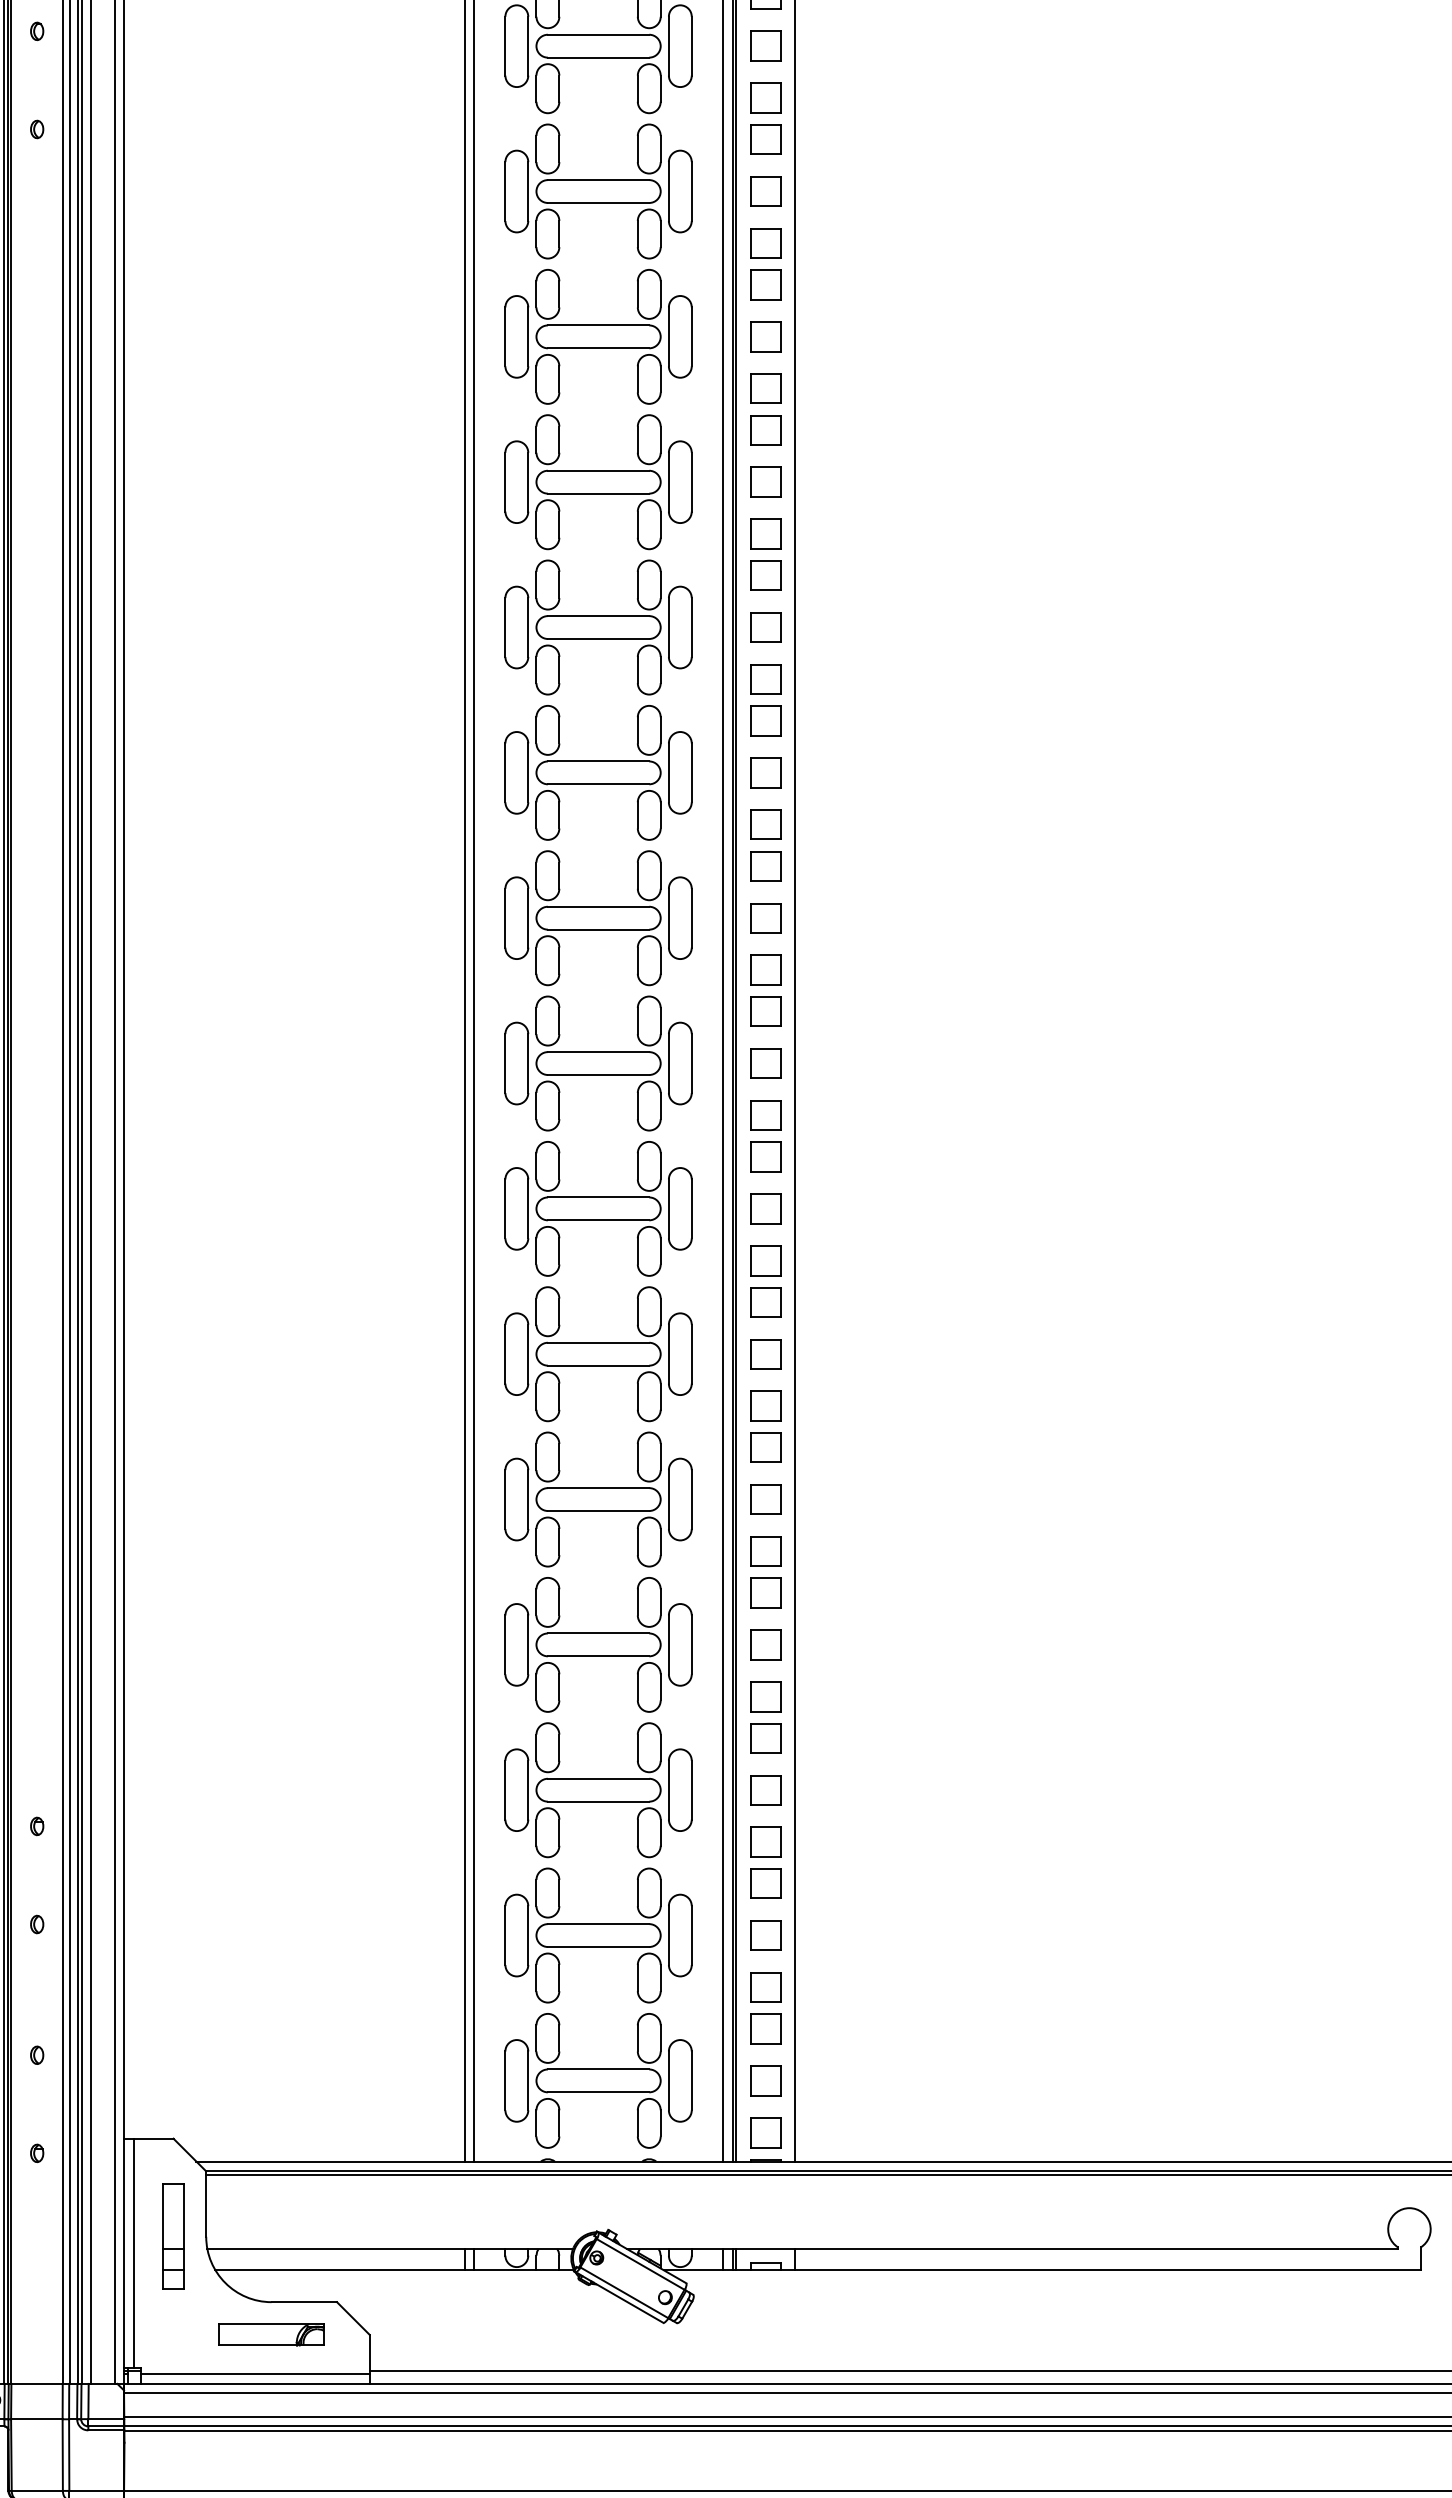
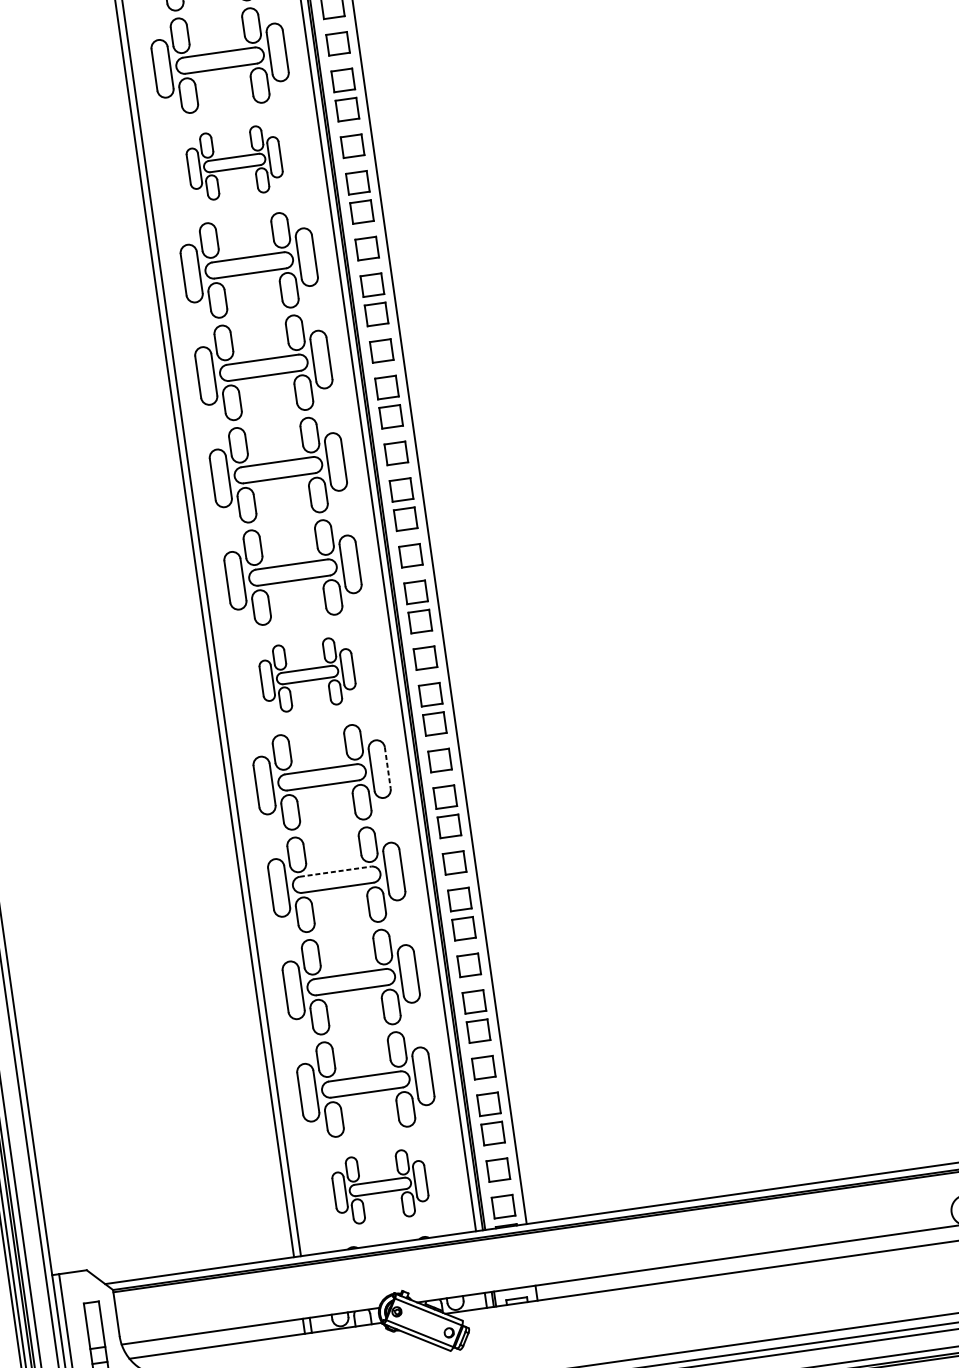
part: (598, 627) -> (234, 163), size x0.7
part: (598, 1354) -> (307, 675), size x0.7
line: (691, 1500) -> (387, 768), solid -> dashed
line: (598, 1633) -> (335, 871), solid -> dashed
part: (598, 2080) -> (380, 1186), size x0.7

